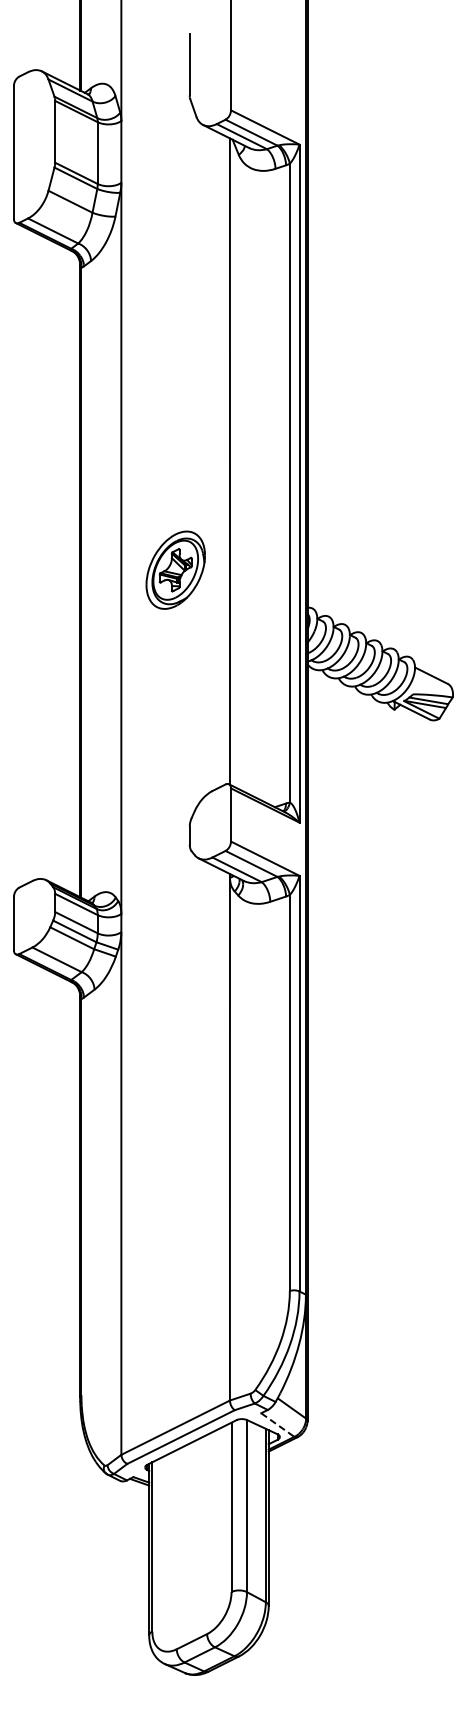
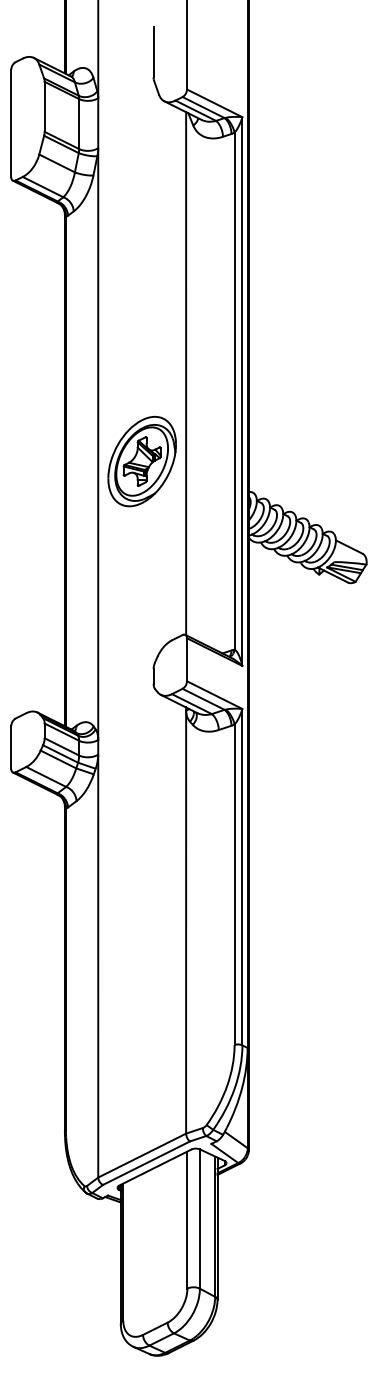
part: (175, 570) -> (142, 461), size x1.43
line: (278, 1425) -> (225, 1153), dashed -> solid

